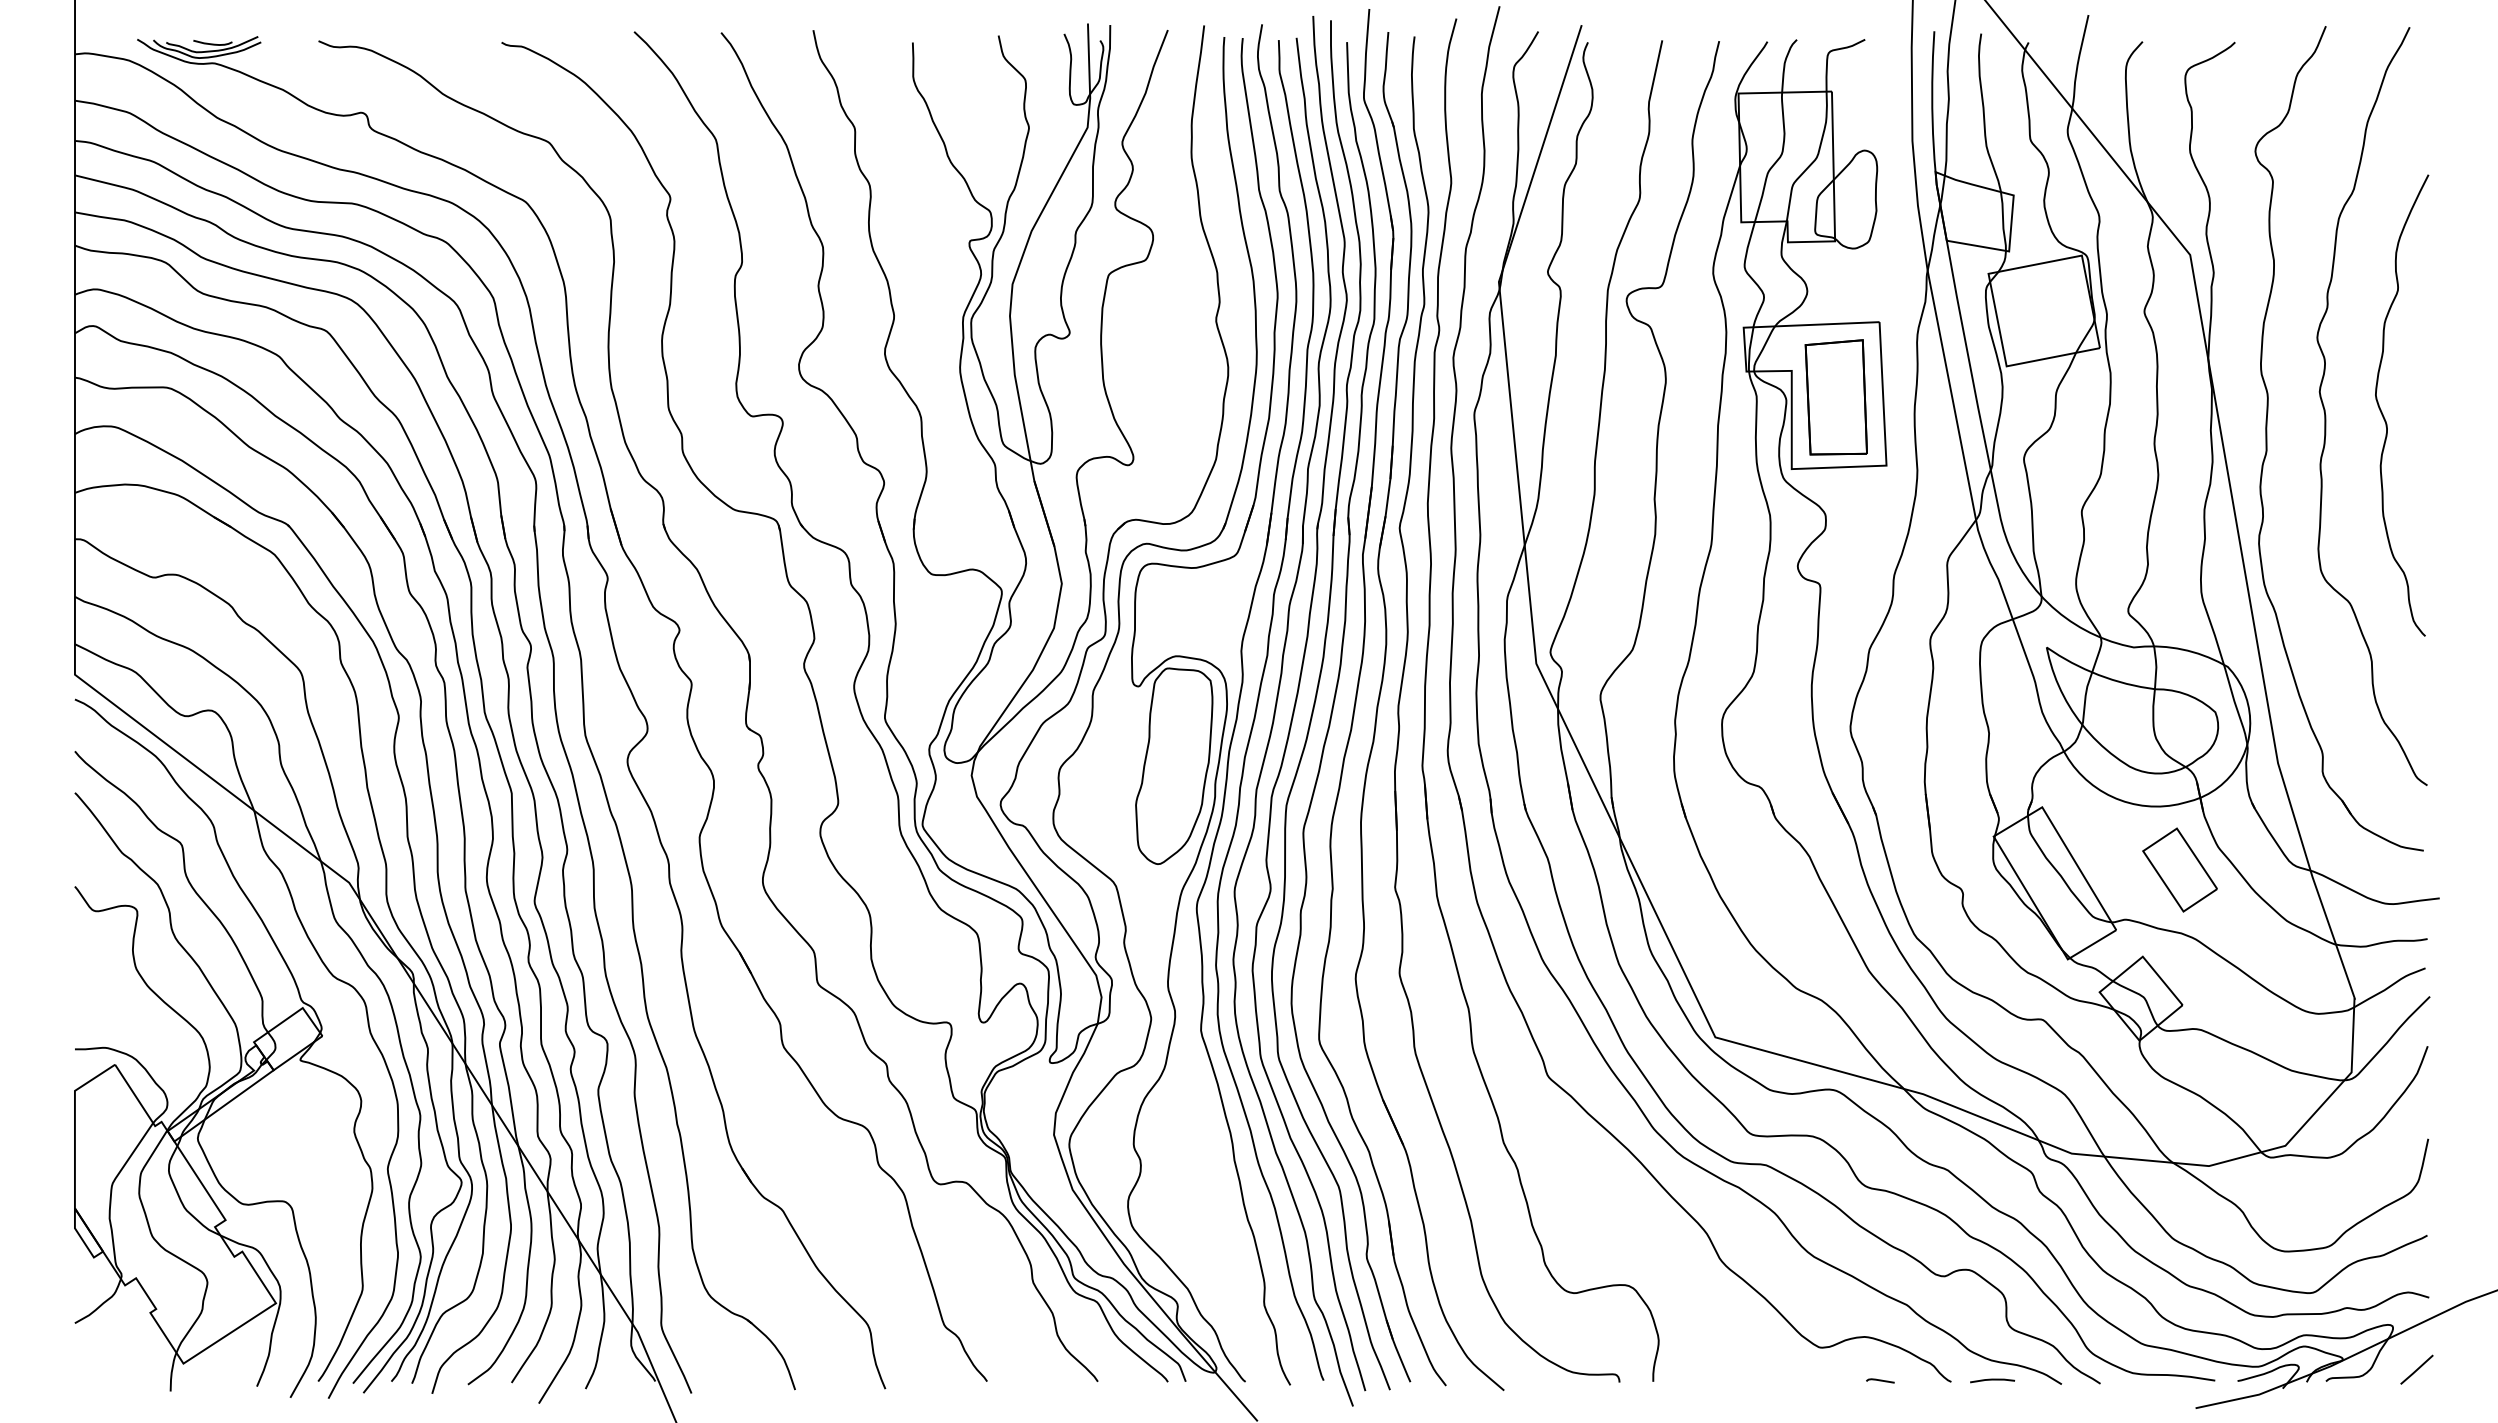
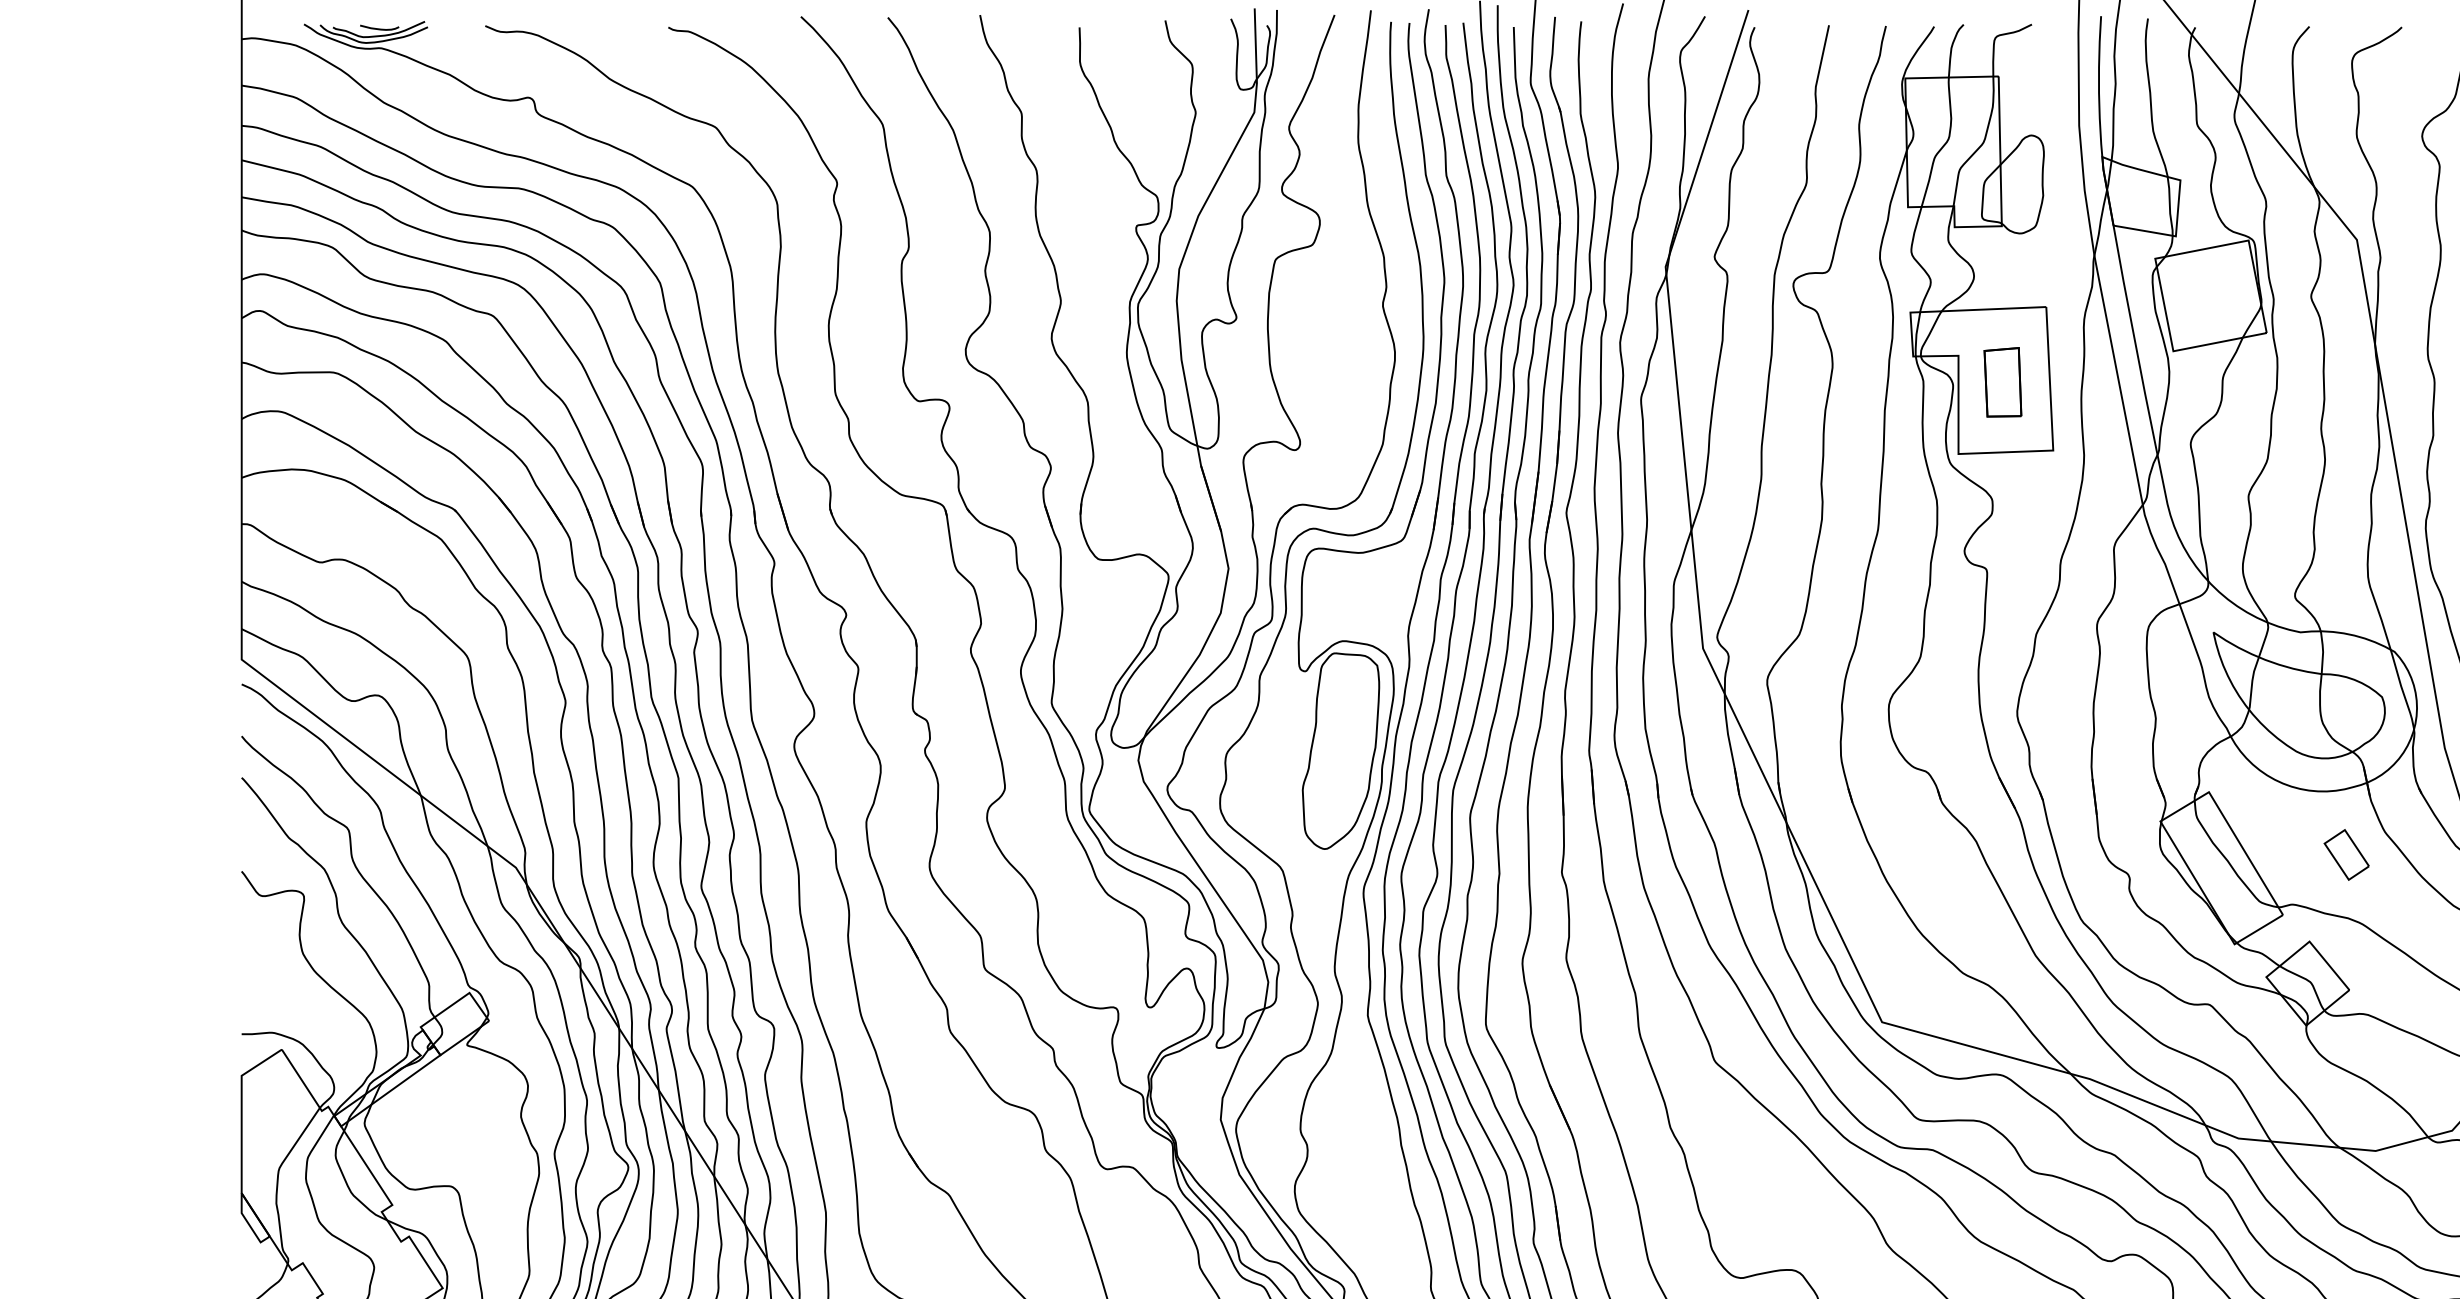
part: (1835, 397) -> (2002, 382), size x0.6
part: (2179, 869) -> (2346, 854), size x0.6

